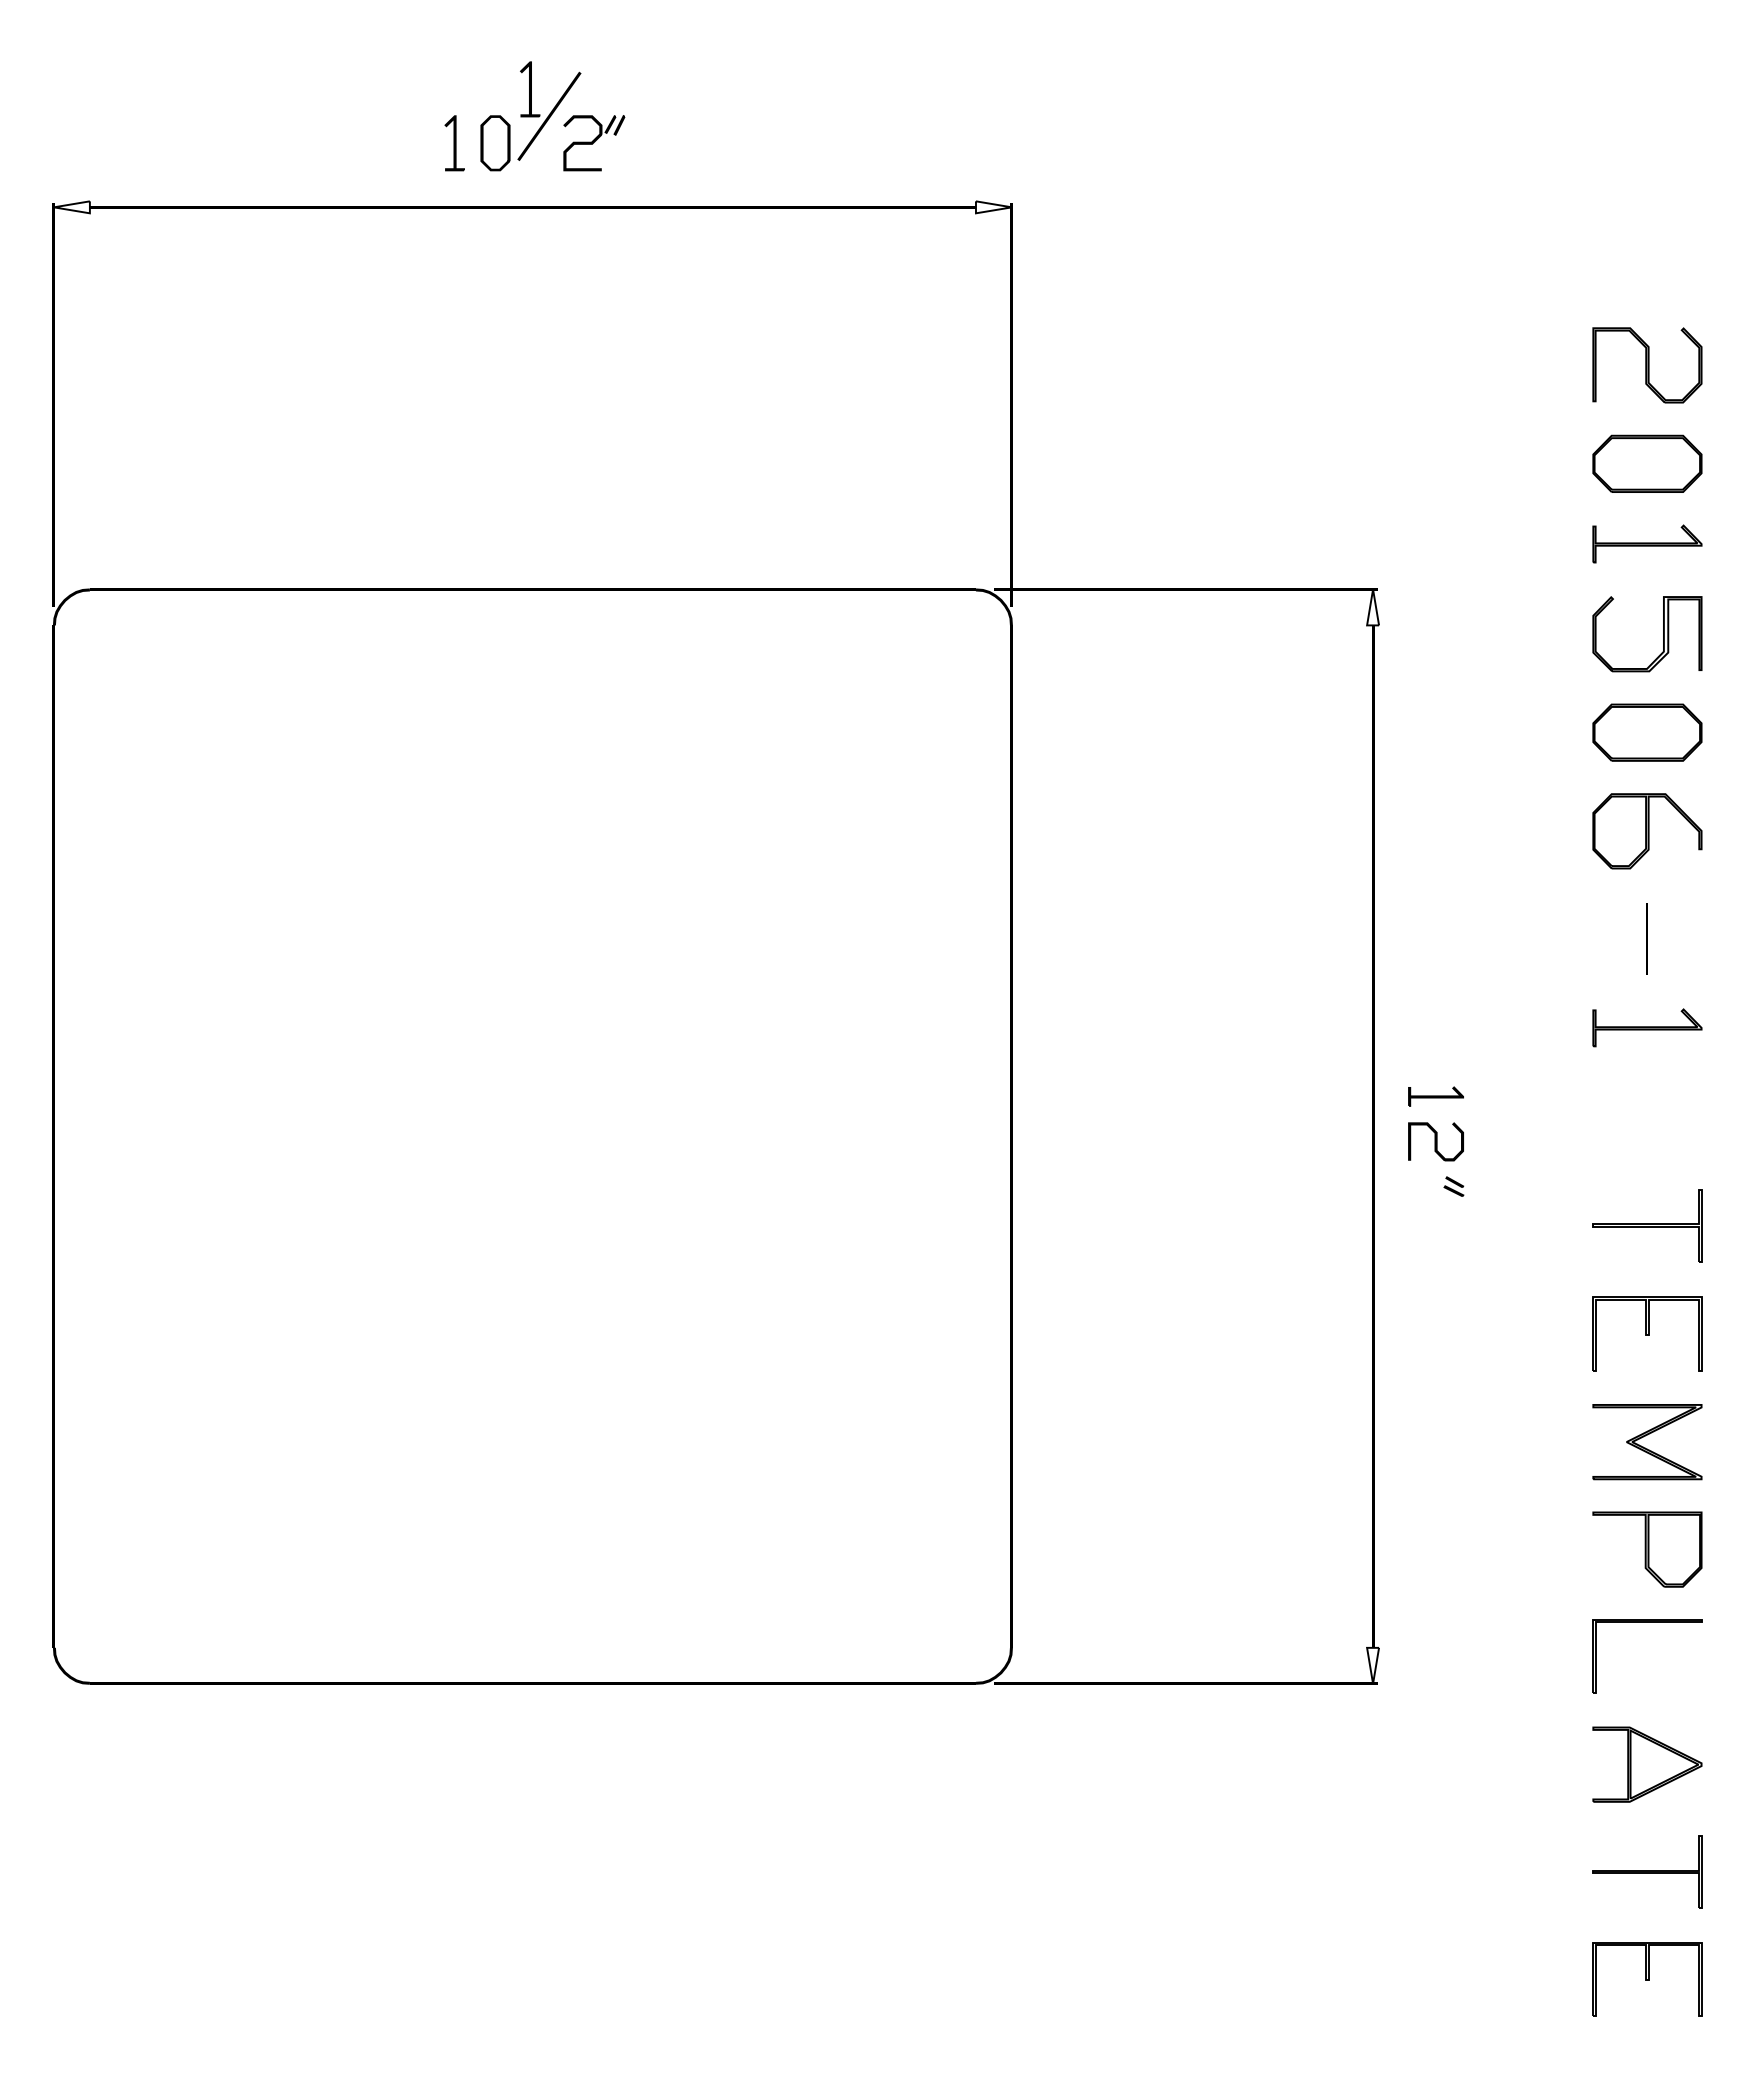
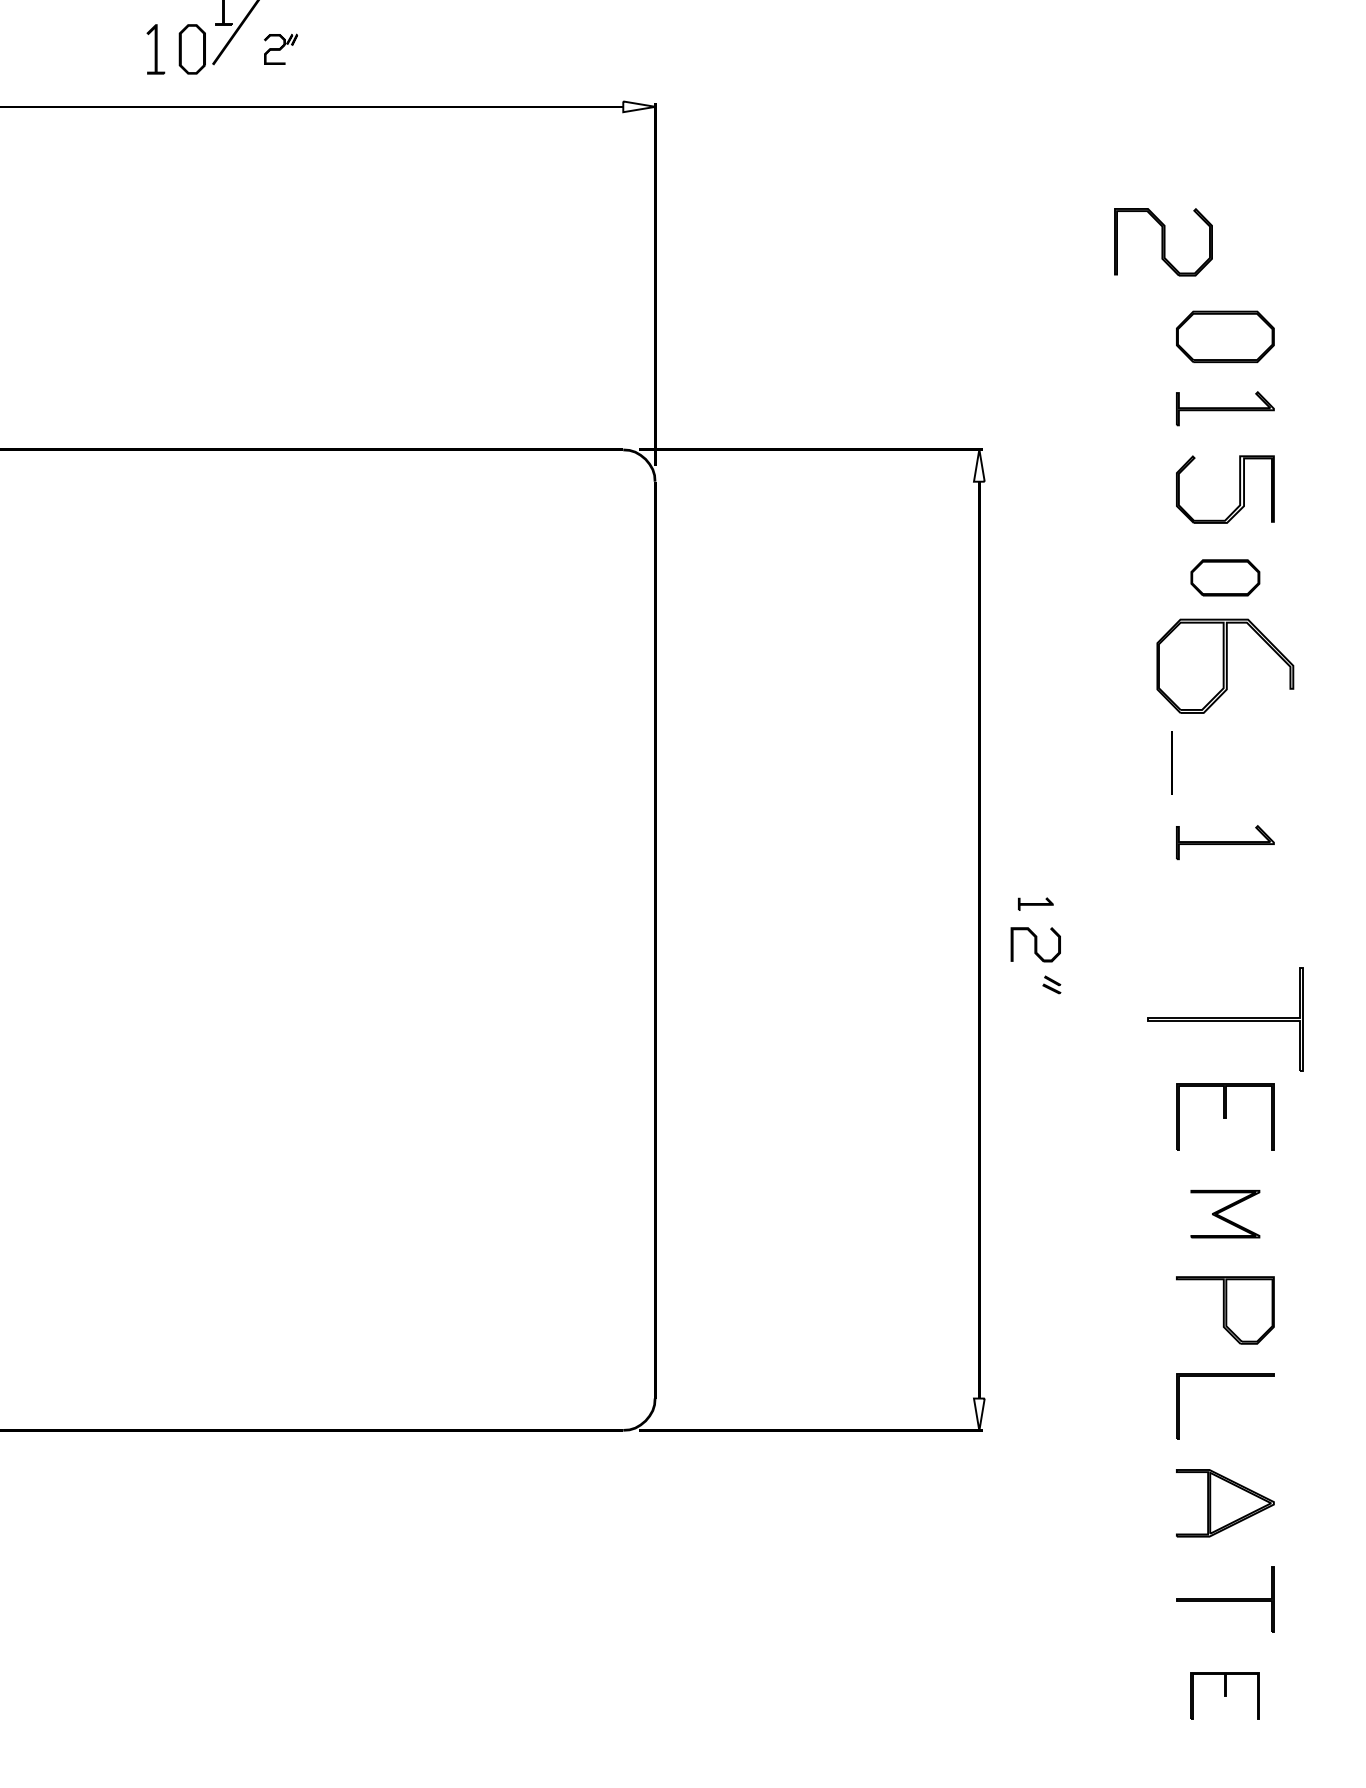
part: (594, 143) -> (281, 49), size x0.6
part: (1647, 365) -> (1163, 242), moved
part: (1647, 732) -> (1225, 577), size x0.7
part: (1647, 831) -> (1225, 666), size x1.4
line: (1646, 938) -> (1170, 762), moved
part: (1435, 1096) -> (1035, 904), size x0.7
part: (1647, 1225) -> (1225, 1019), size x1.6
part: (1647, 1442) -> (1225, 1214), size x0.7
part: (1647, 1979) -> (1225, 1695), size x0.7

